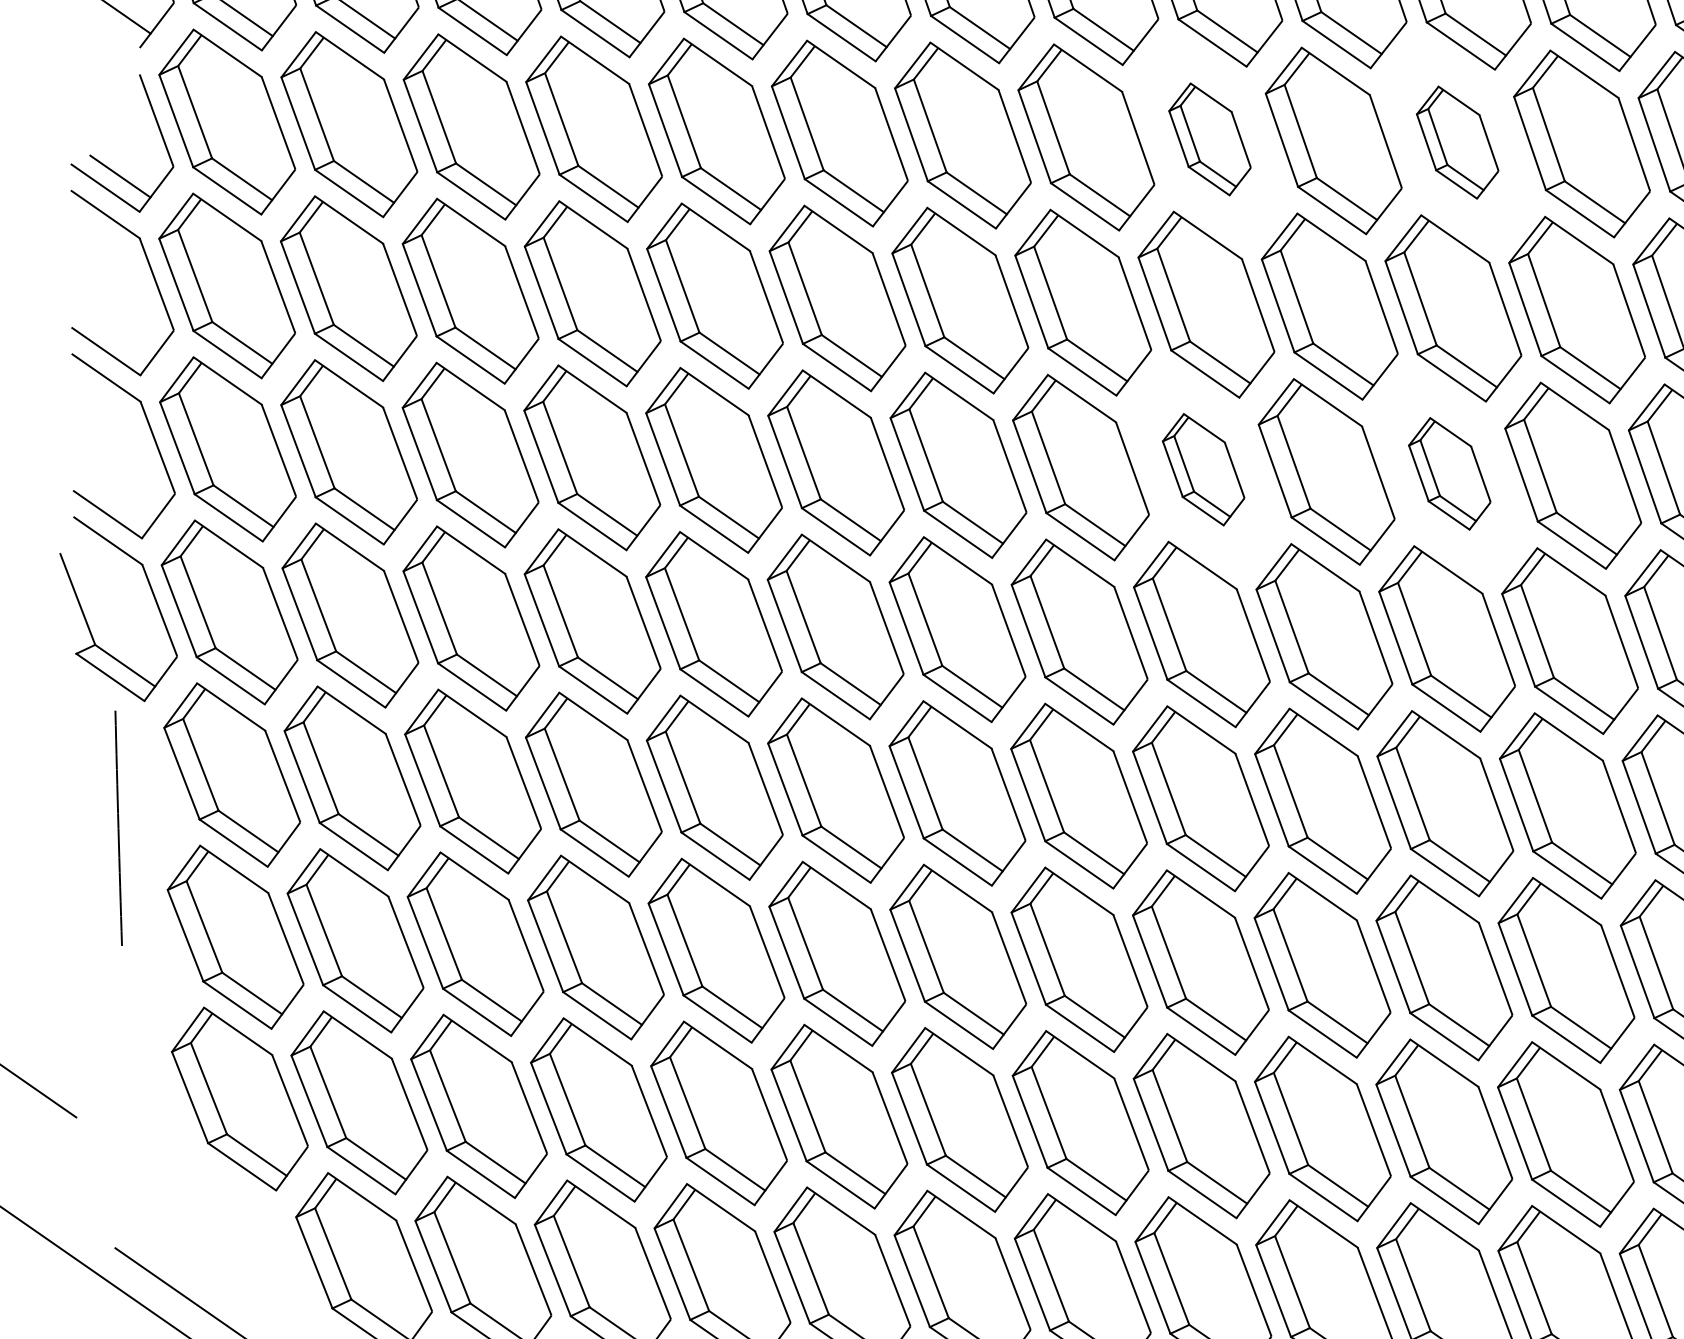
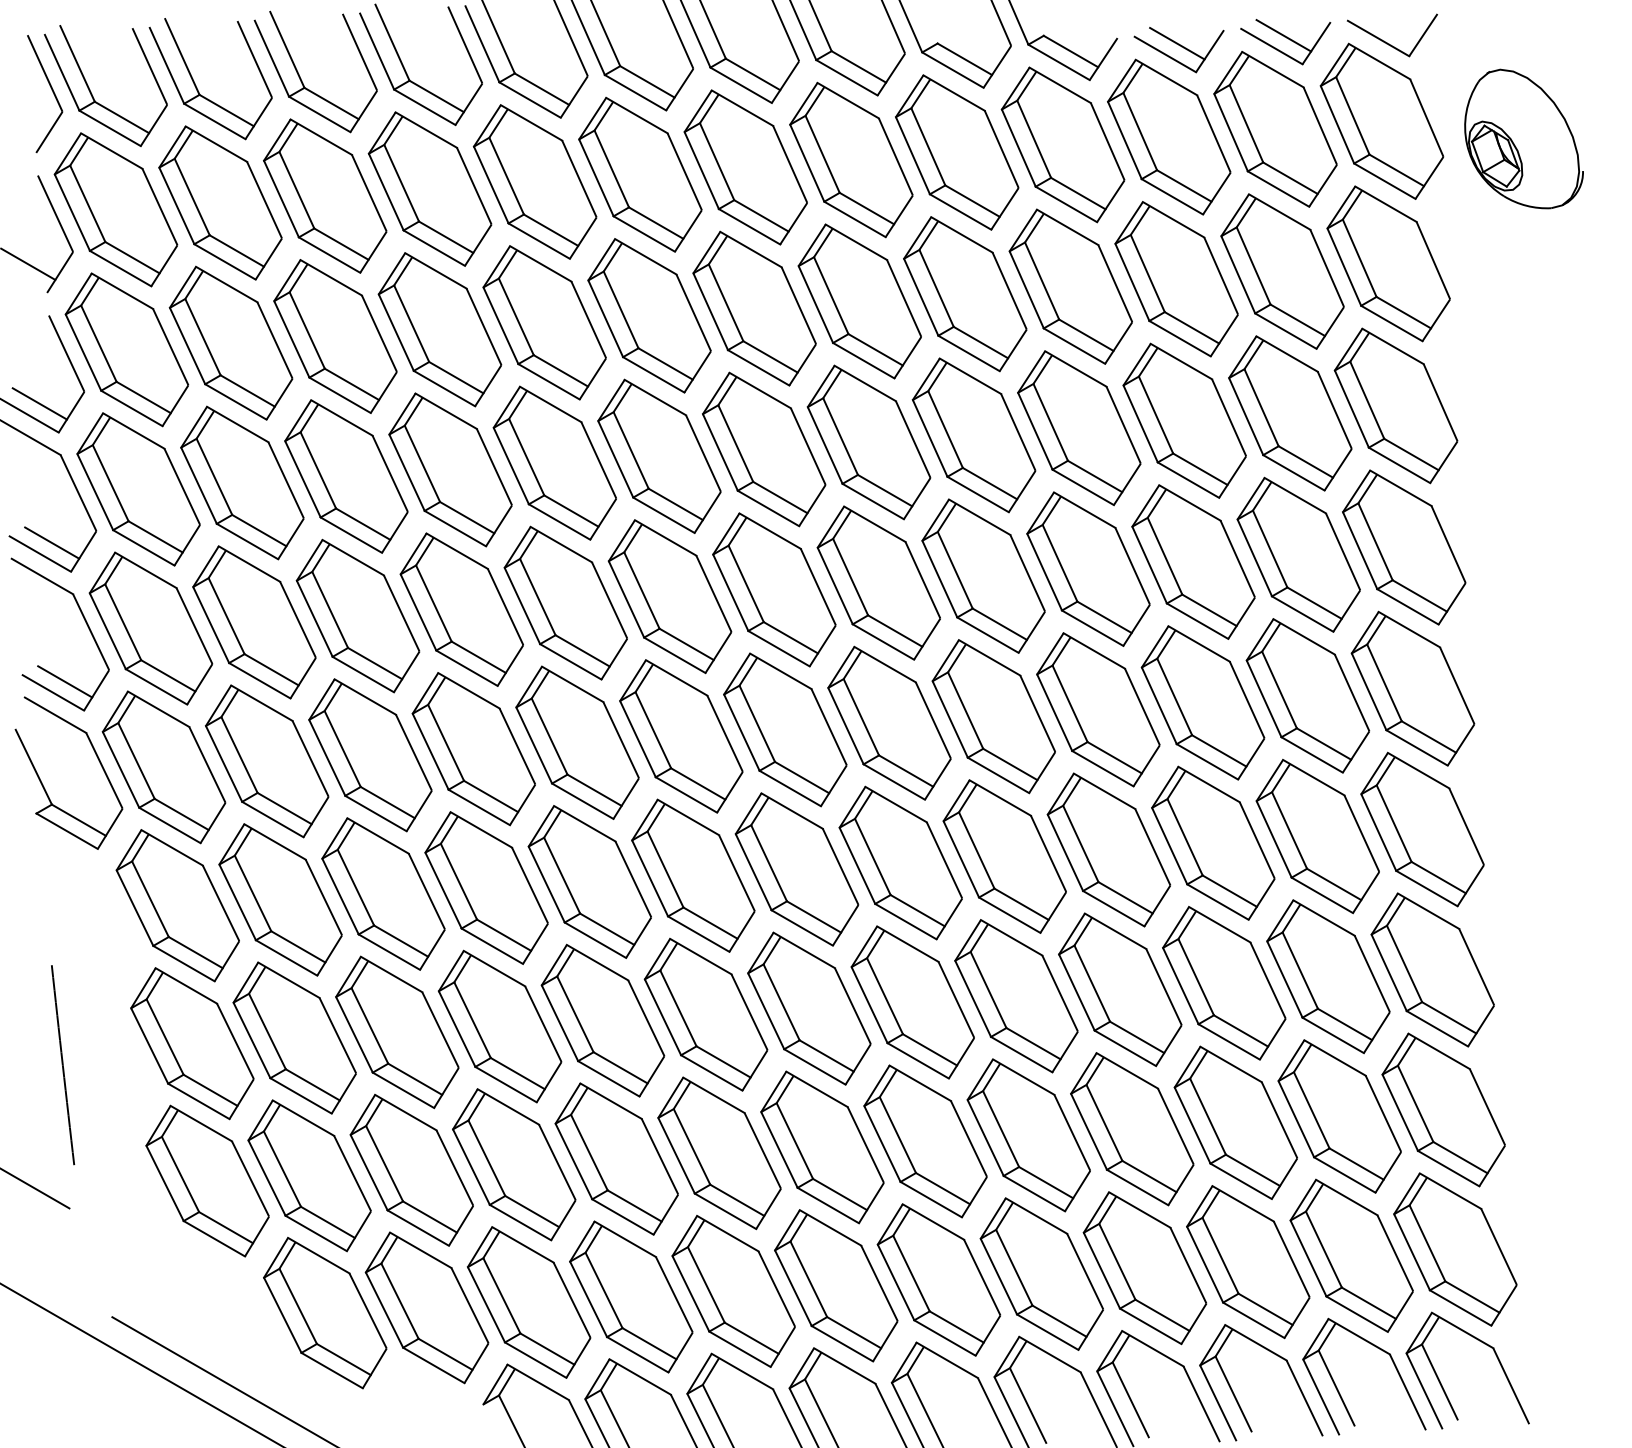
part: (1210, 139) -> (965, 294), size x1.67
part: (1457, 142) -> (1176, 279), size x1.67
line: (121, 339) -> (52, 542), added
part: (1203, 468) -> (983, 575), size x1.67
part: (1449, 473) -> (1193, 561), size x1.67
line: (123, 502) -> (65, 681), added
line: (119, 828) -> (63, 1065), moved

